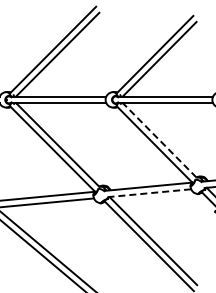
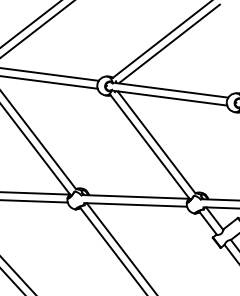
line: (159, 140) -> (156, 142), dashed -> solid
line: (149, 193) -> (135, 205), dashed -> solid

